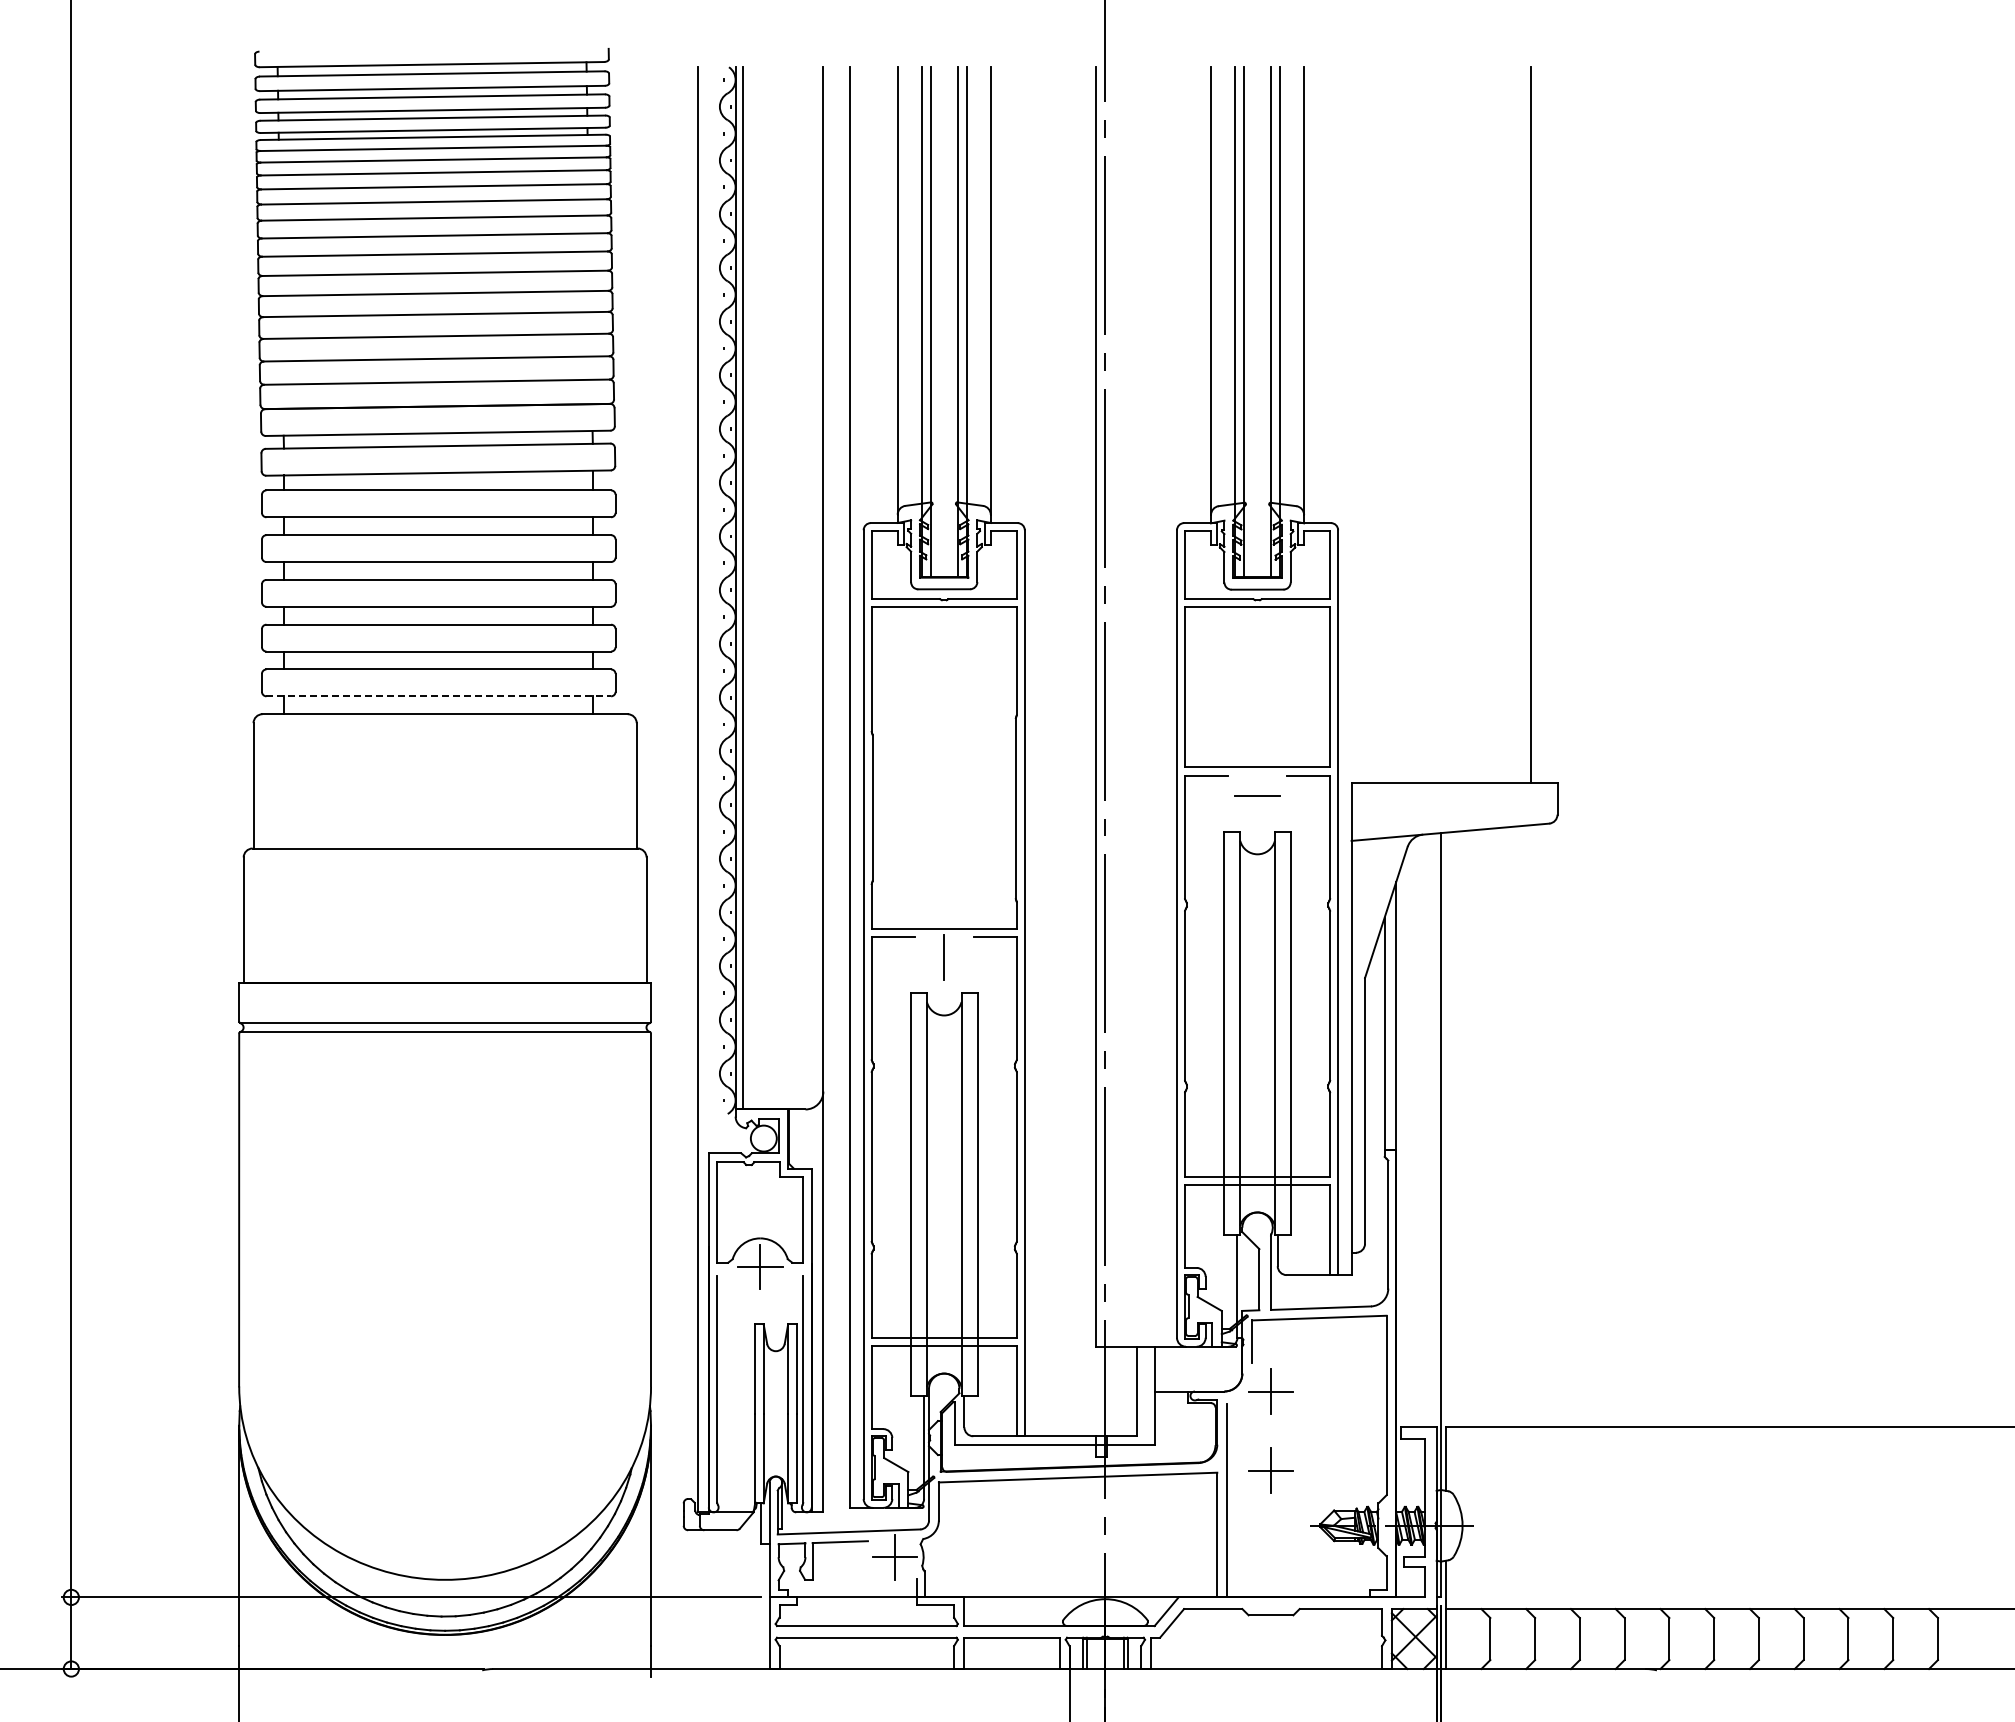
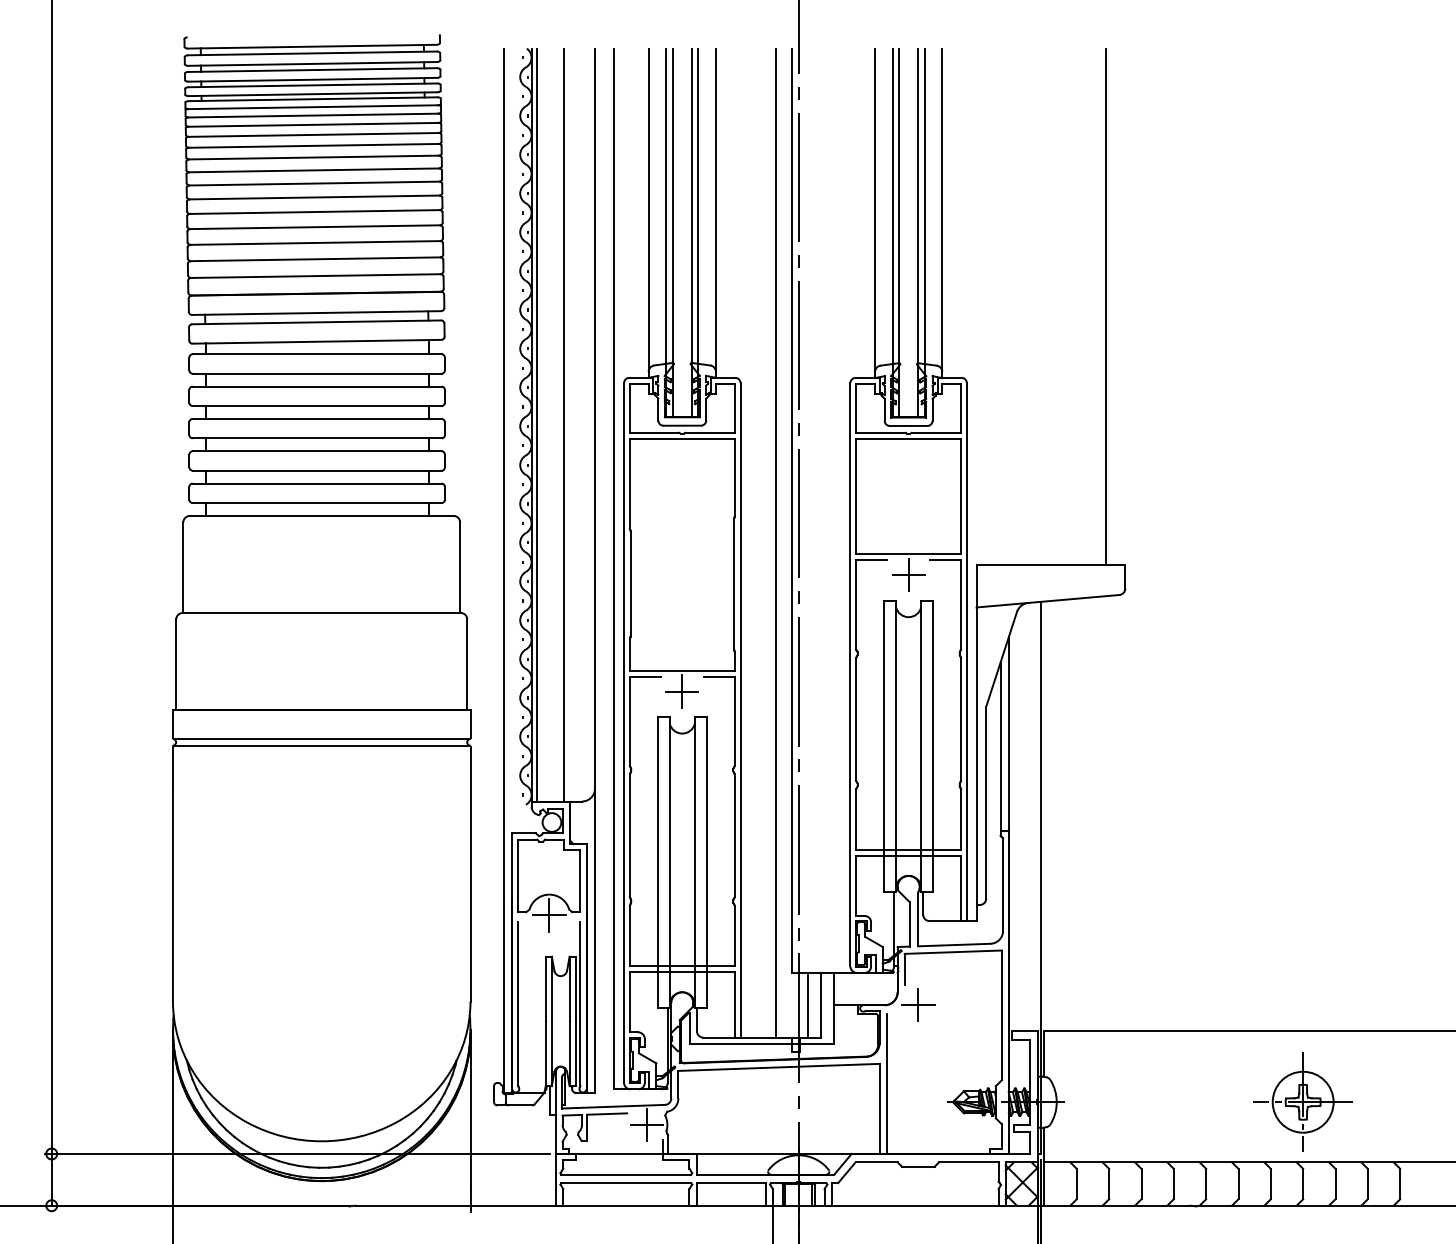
line: (780, 588) -> (564, 425), added
line: (439, 696) -> (317, 503), dashed -> solid
line: (1074, 751) -> (776, 542), added
line: (1257, 795) -> (908, 574), added
line: (943, 957) -> (681, 691), added
line: (1117, 1391) -> (807, 1005), added
part: (1270, 1470) -> (917, 1062), removed
part: (1803, 1525) -> (1303, 1102), added

